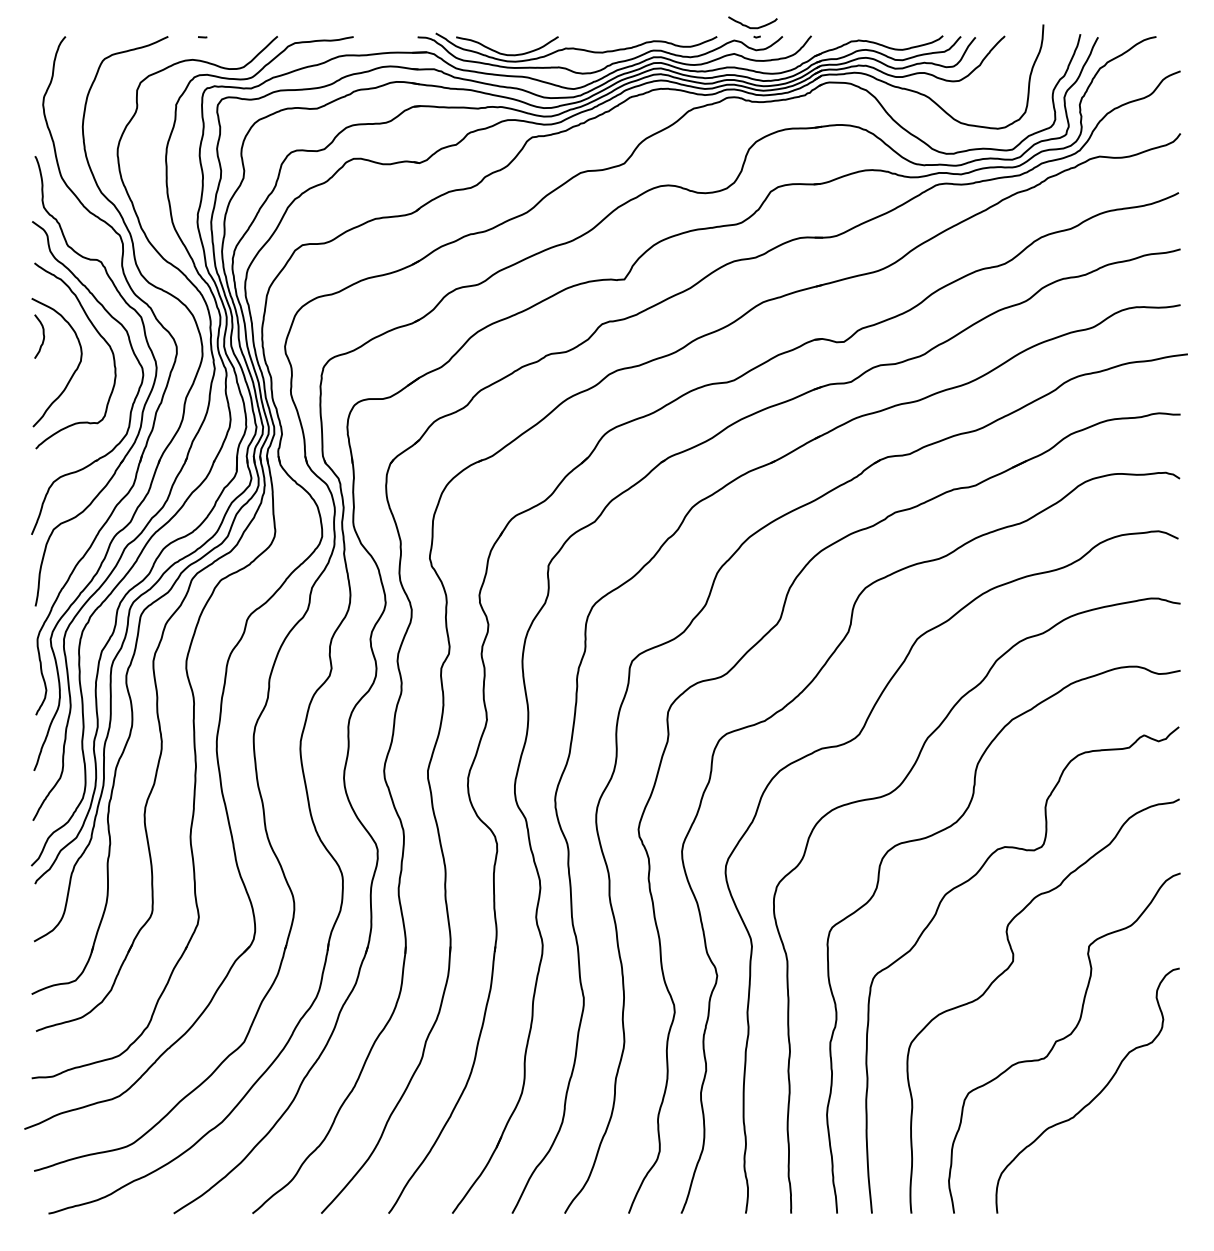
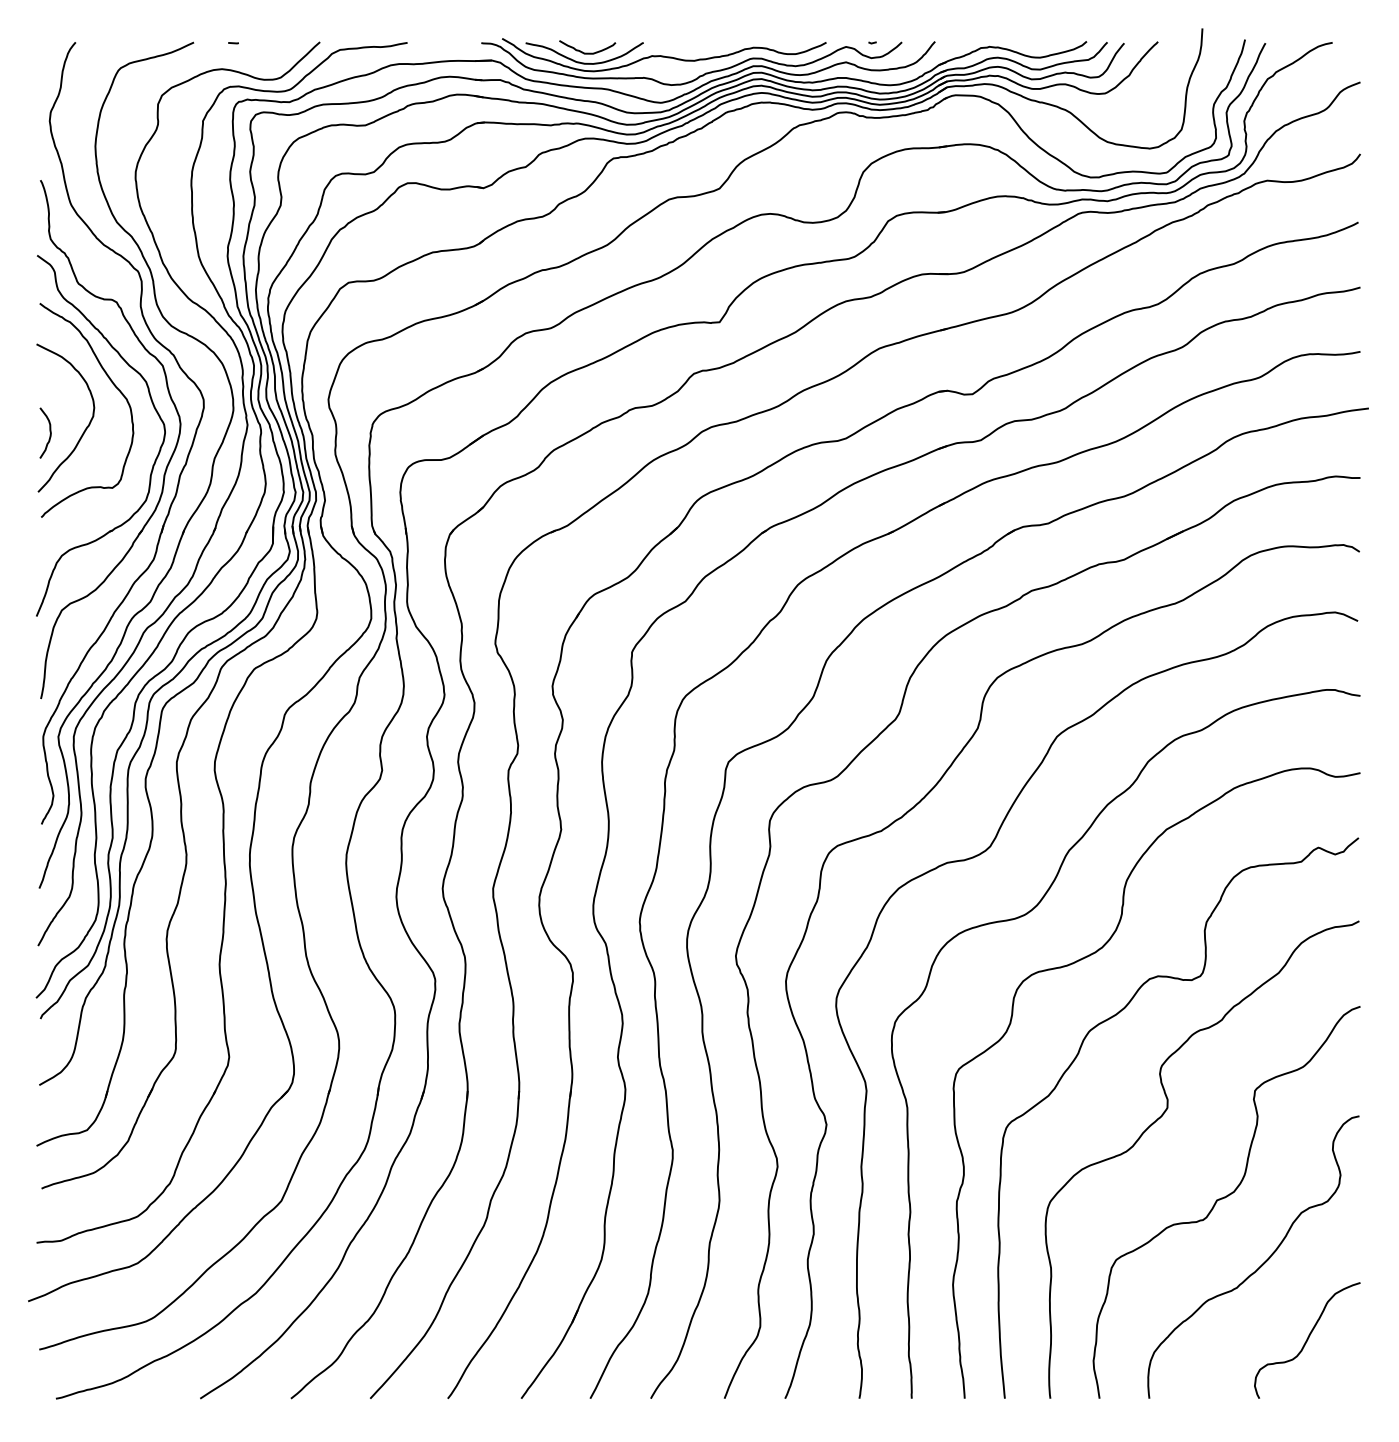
curve: (752, 27) -> (587, 52), moved
curve: (42, 336) -> (49, 432), moved
curve: (1134, 1163) -> (1307, 1340), added

